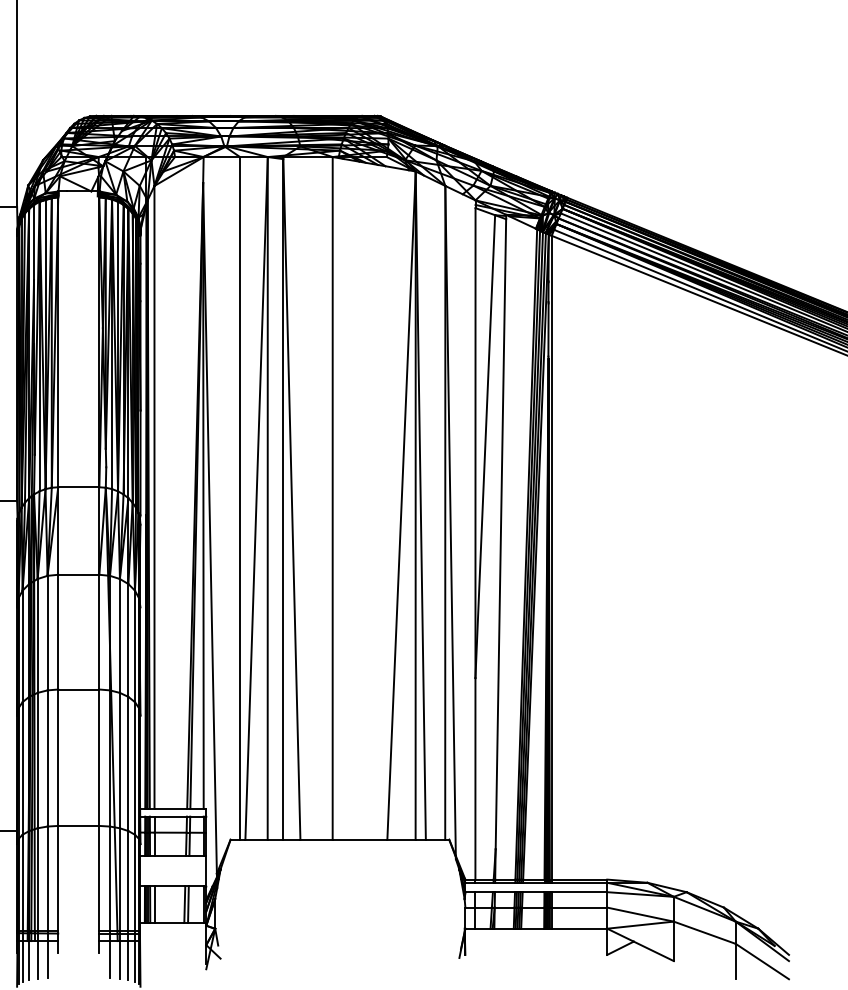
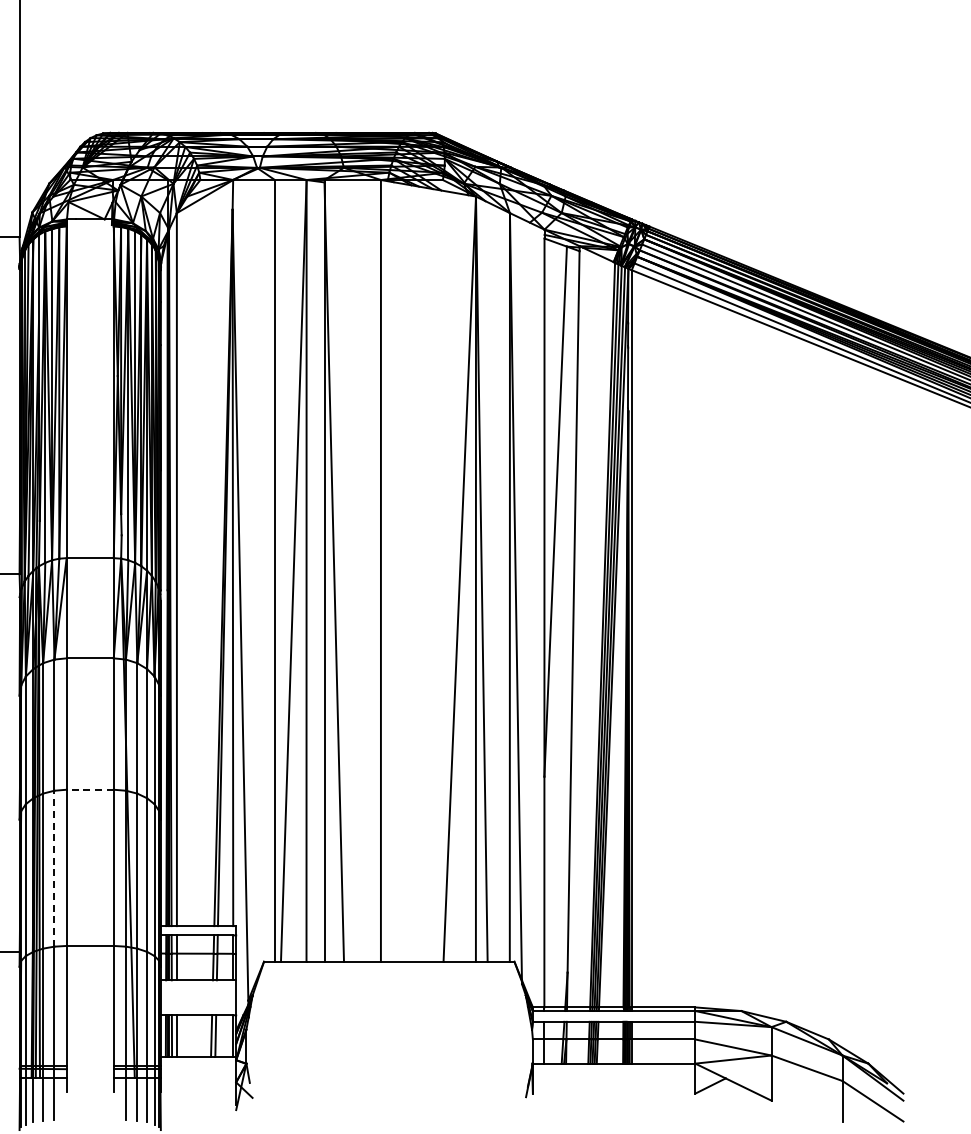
line: (79, 689) -> (90, 789), solid -> dashed
line: (47, 758) -> (54, 868), solid -> dashed

